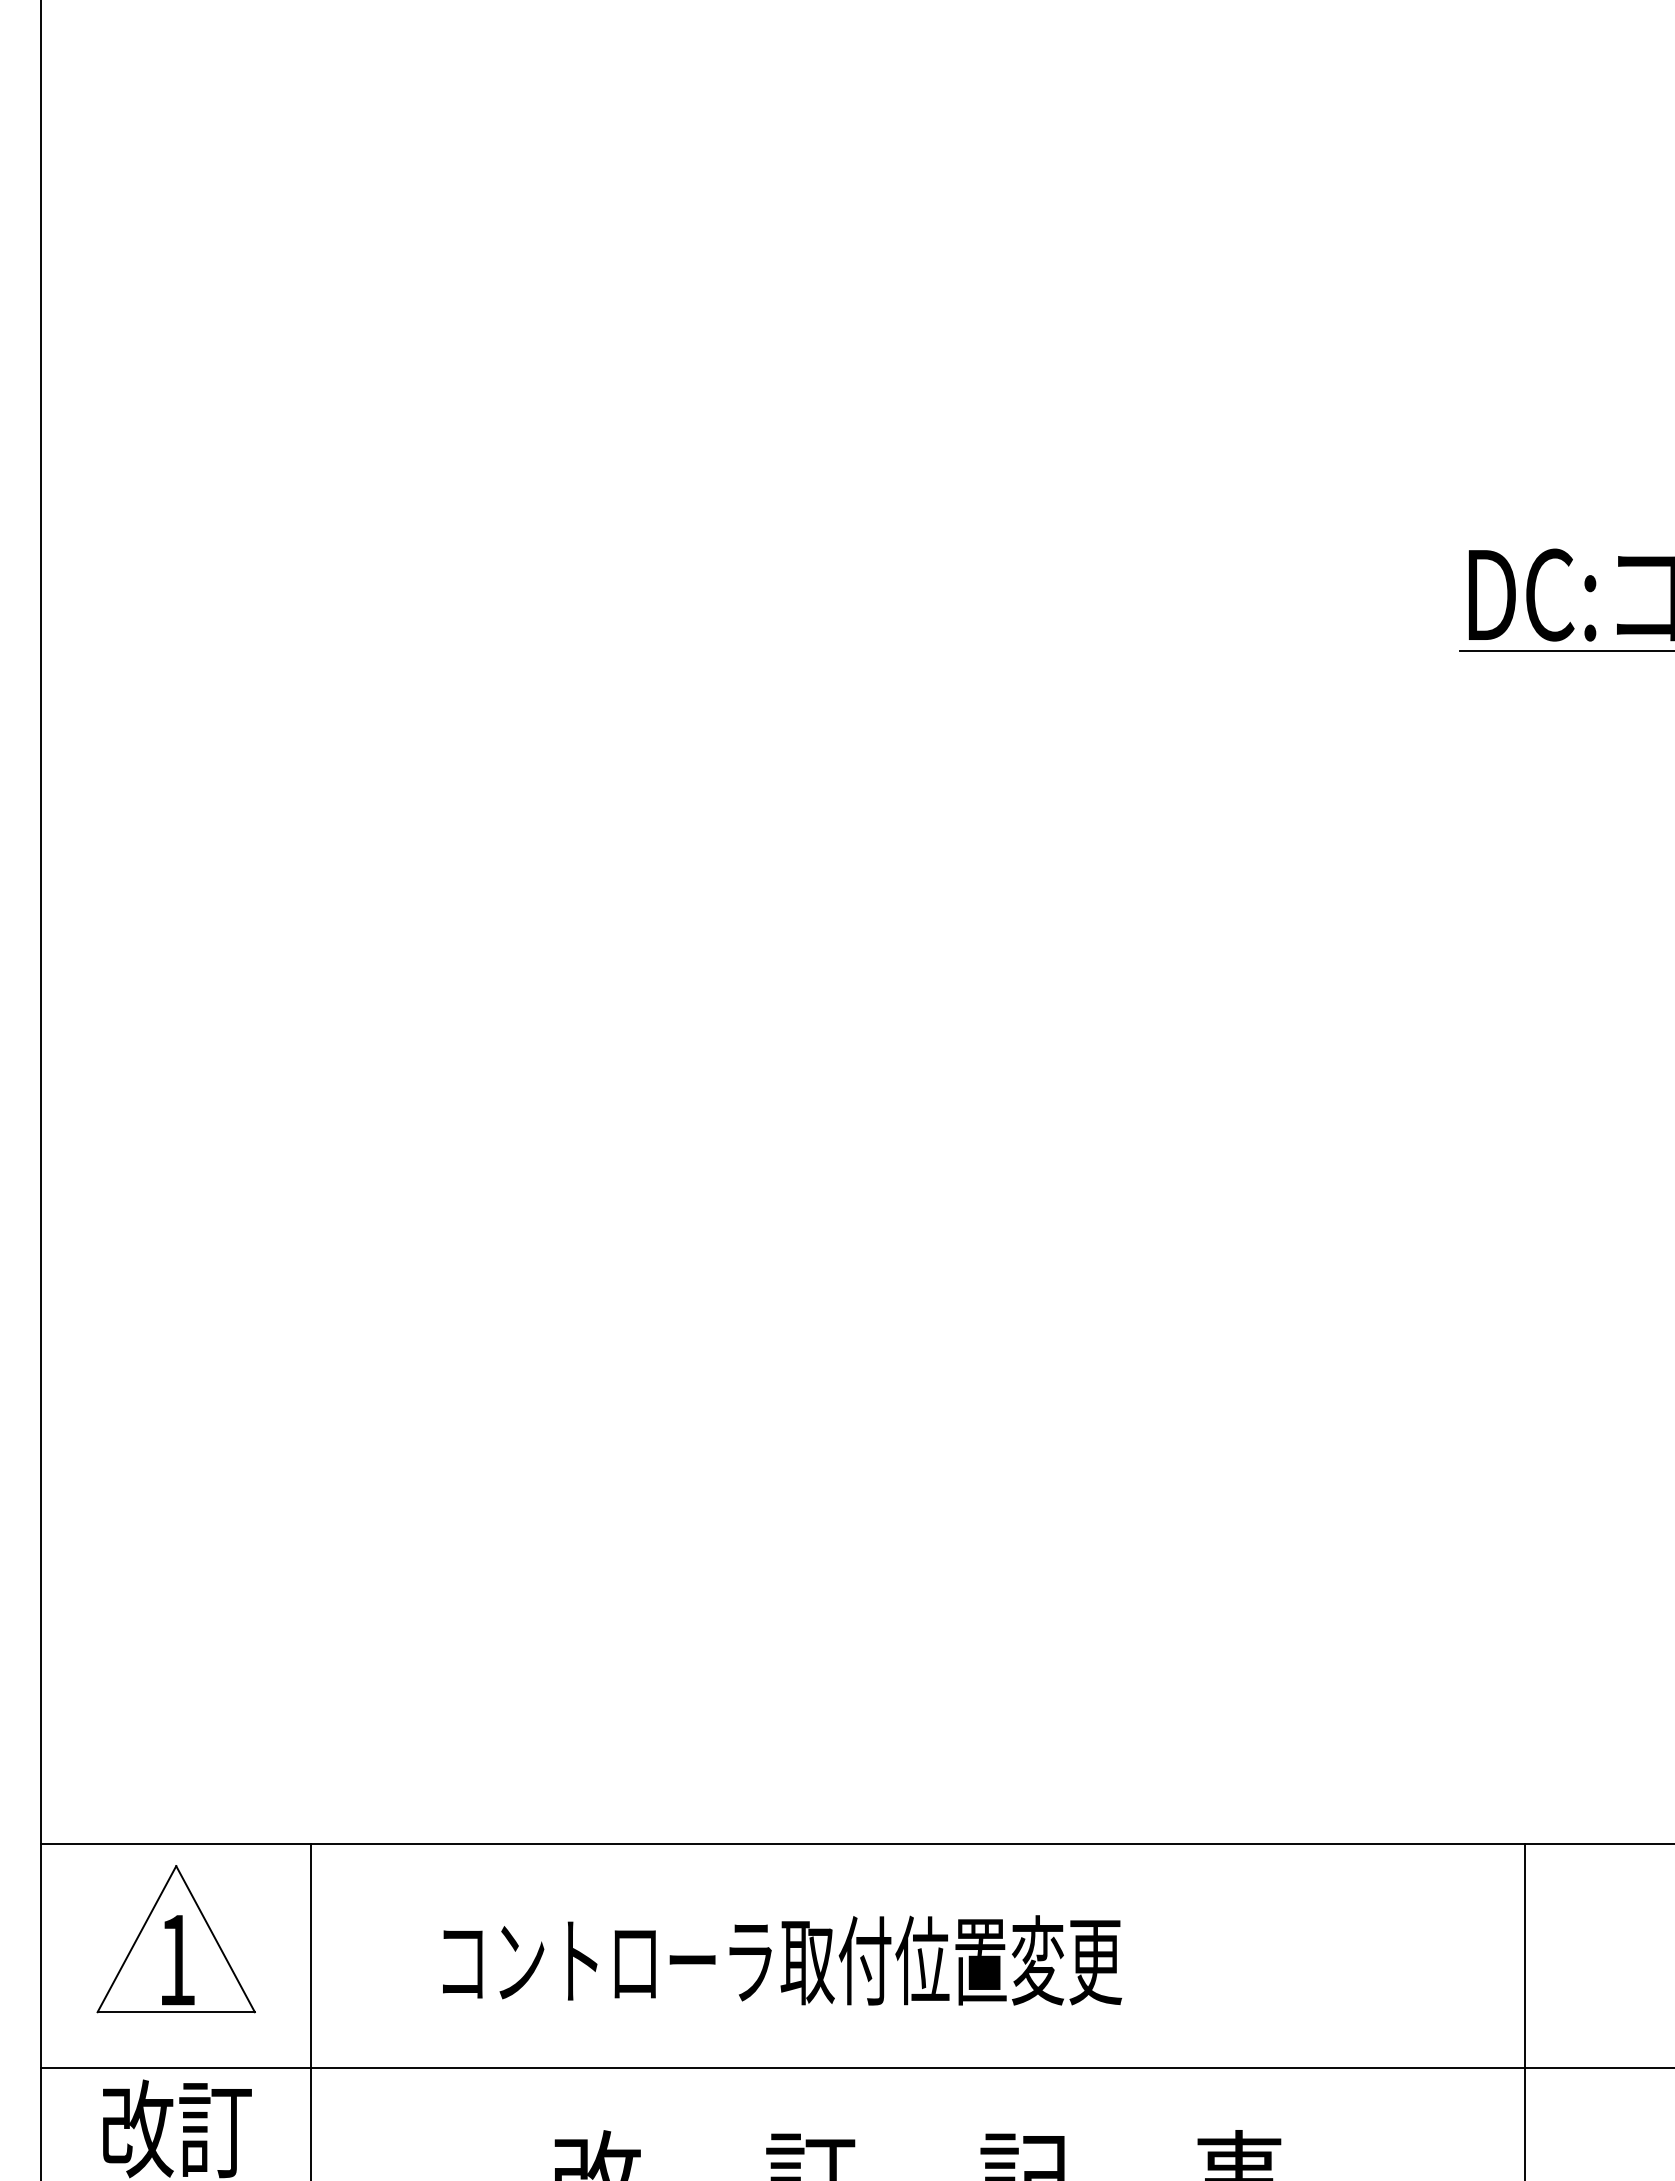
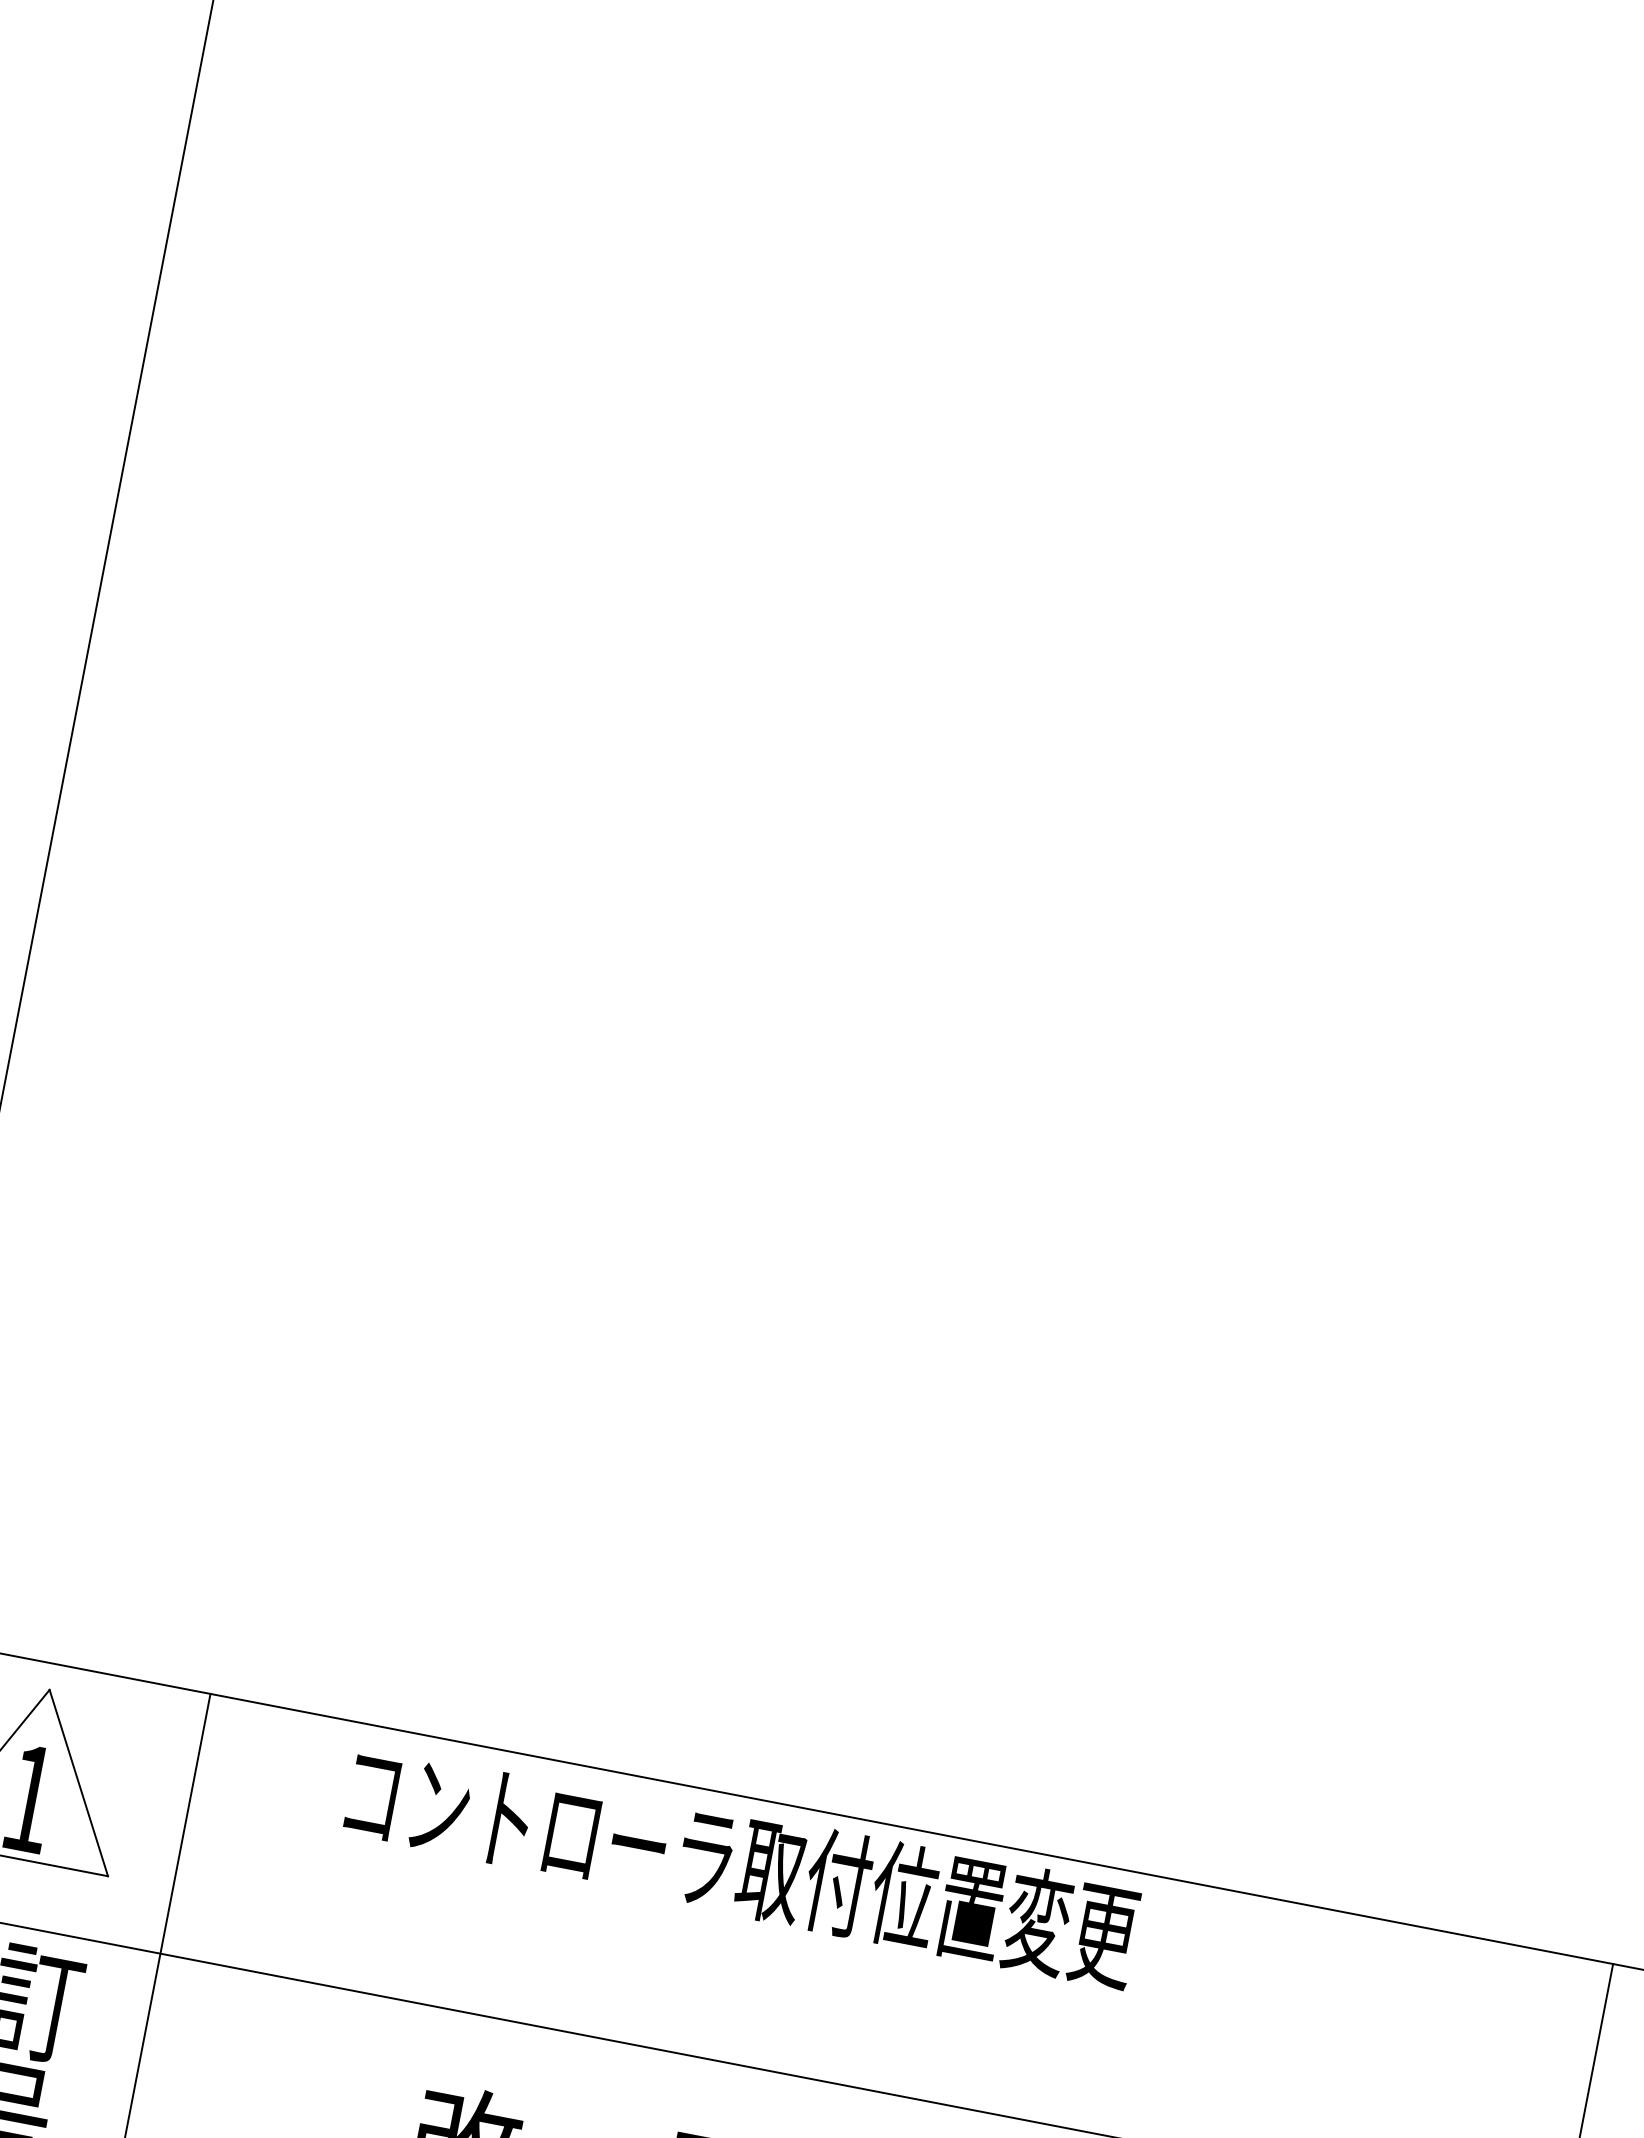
text: (782, 1960) -> (742, 1864), moved

